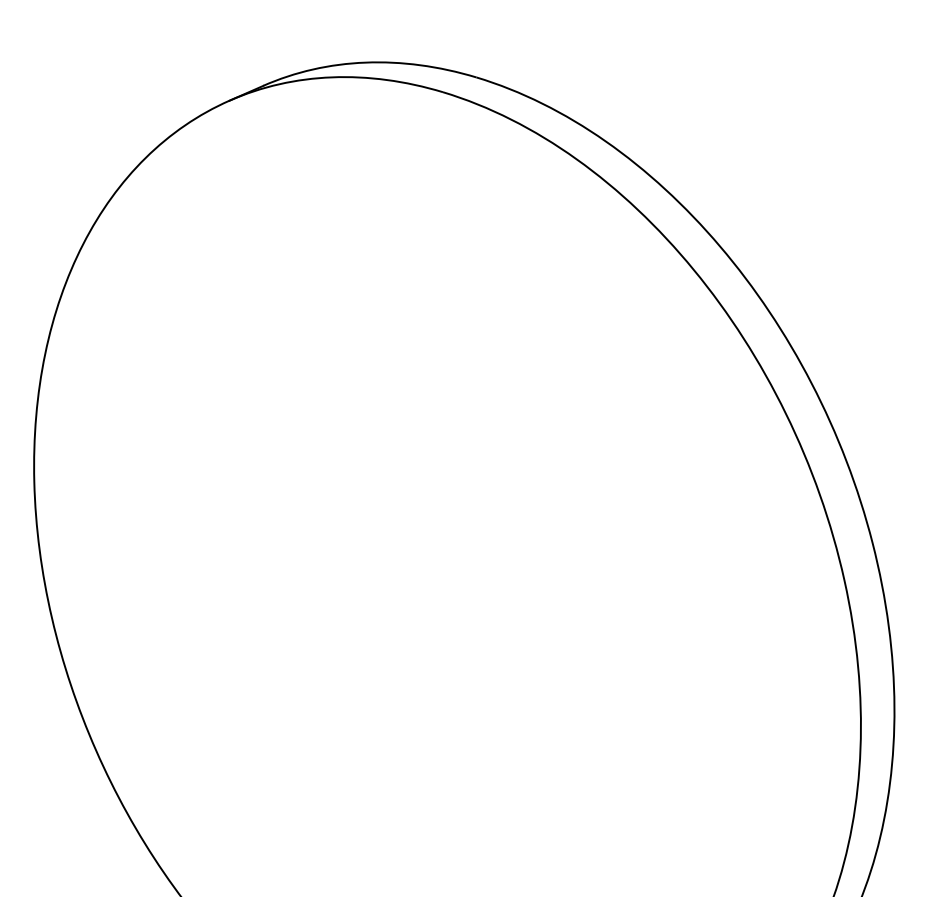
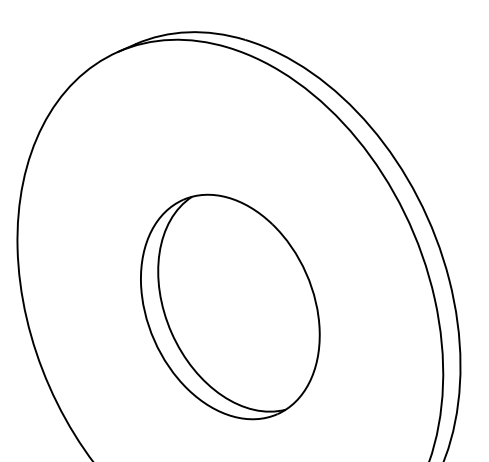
part: (447, 595) -> (230, 306), added

